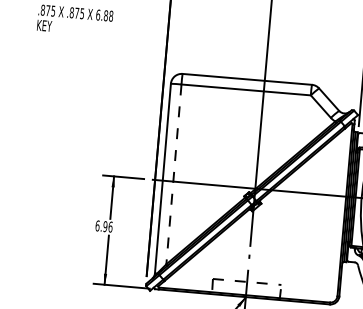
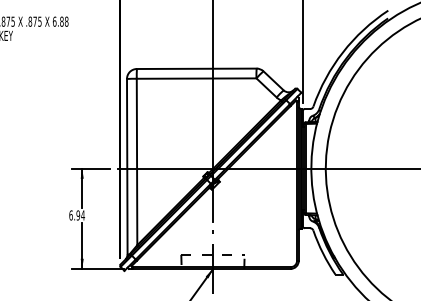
line: (174, 175) -> (137, 162), dashed -> solid
text: (109, 227) -> (82, 215), 6.96 -> 6.94

